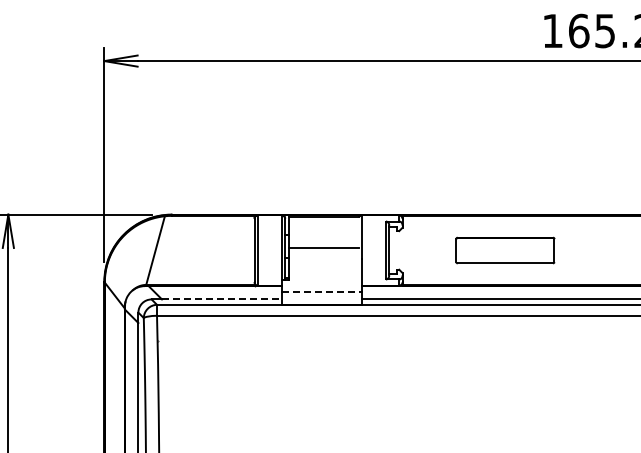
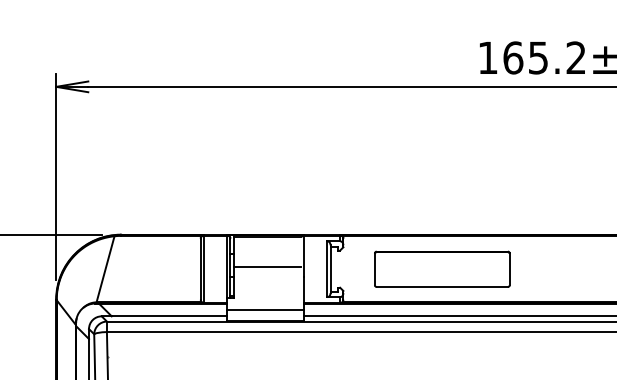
part: (505, 250) -> (442, 269), size x1.43
line: (322, 292) -> (266, 309), dashed -> solid
line: (221, 299) -> (169, 316), dashed -> solid

